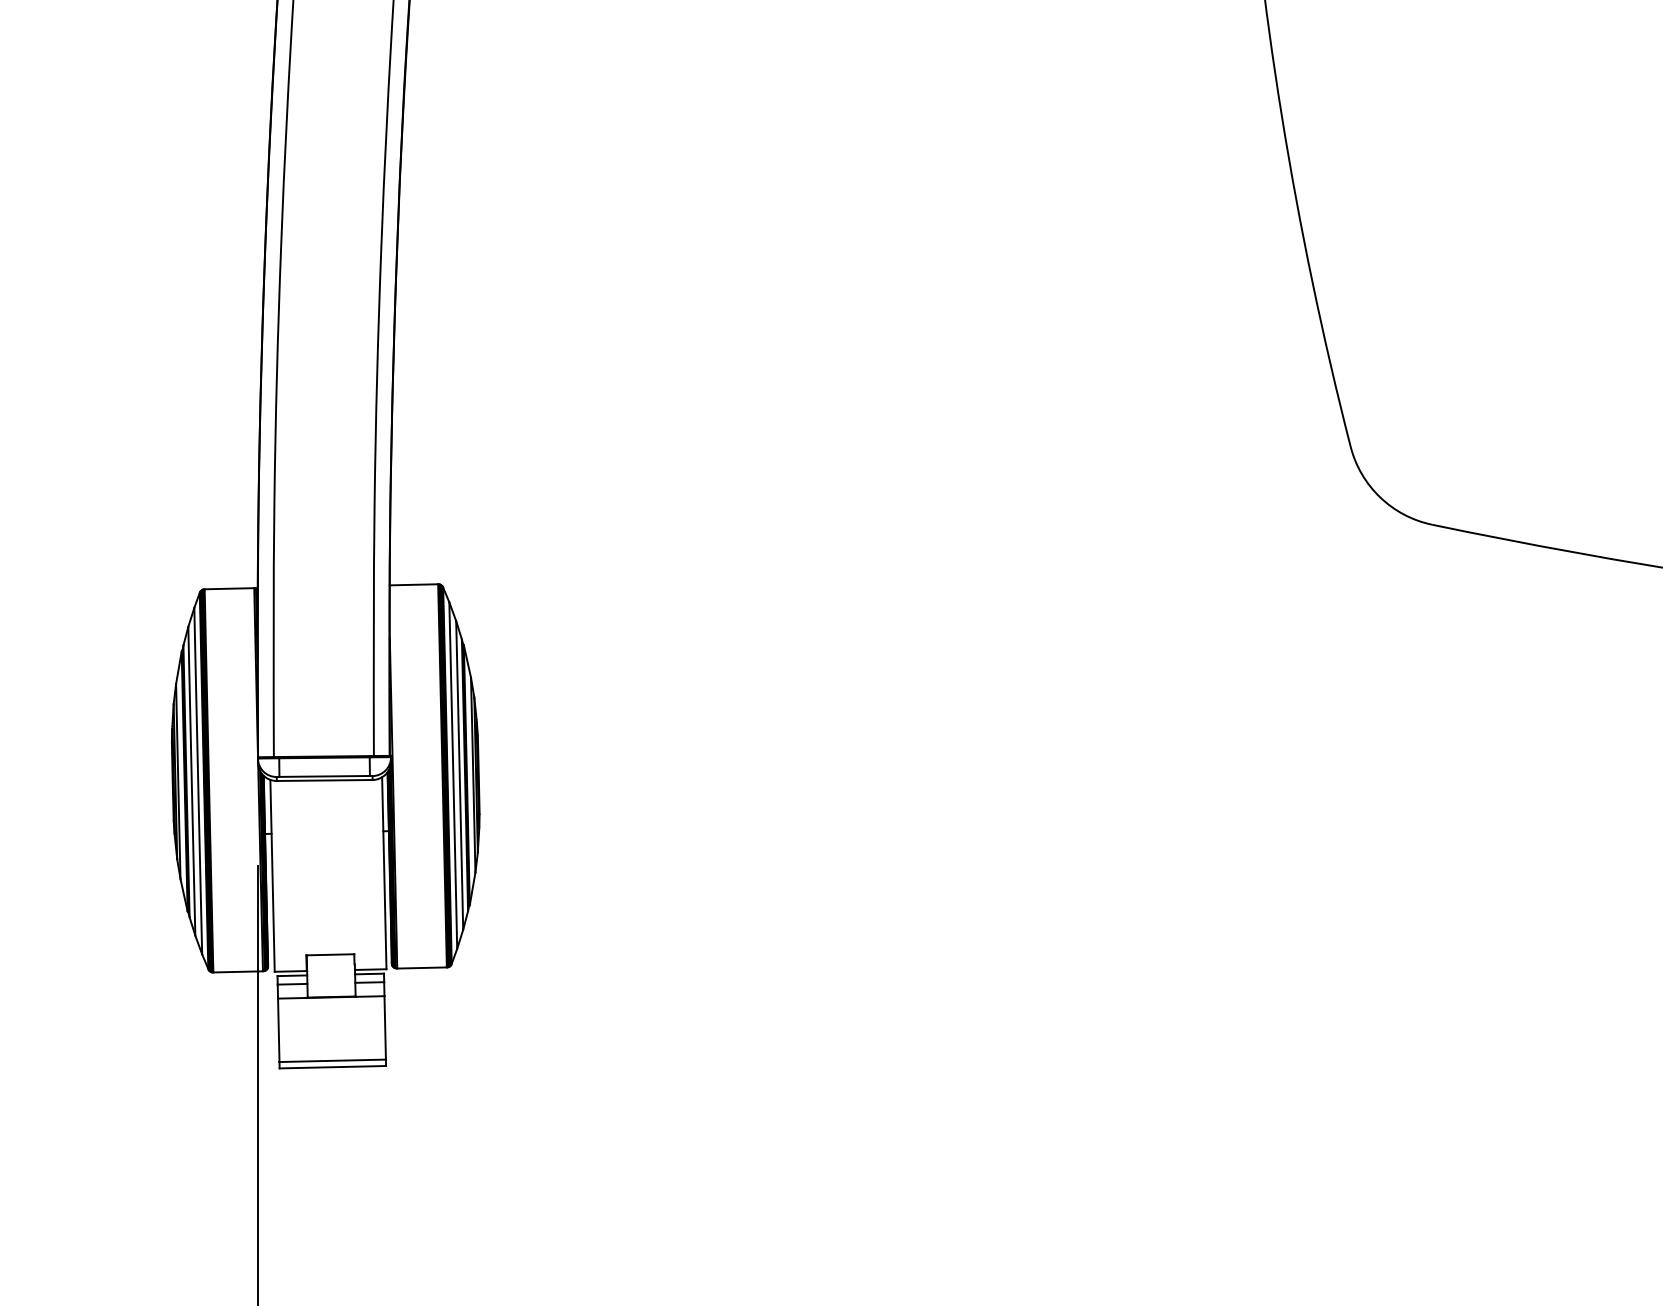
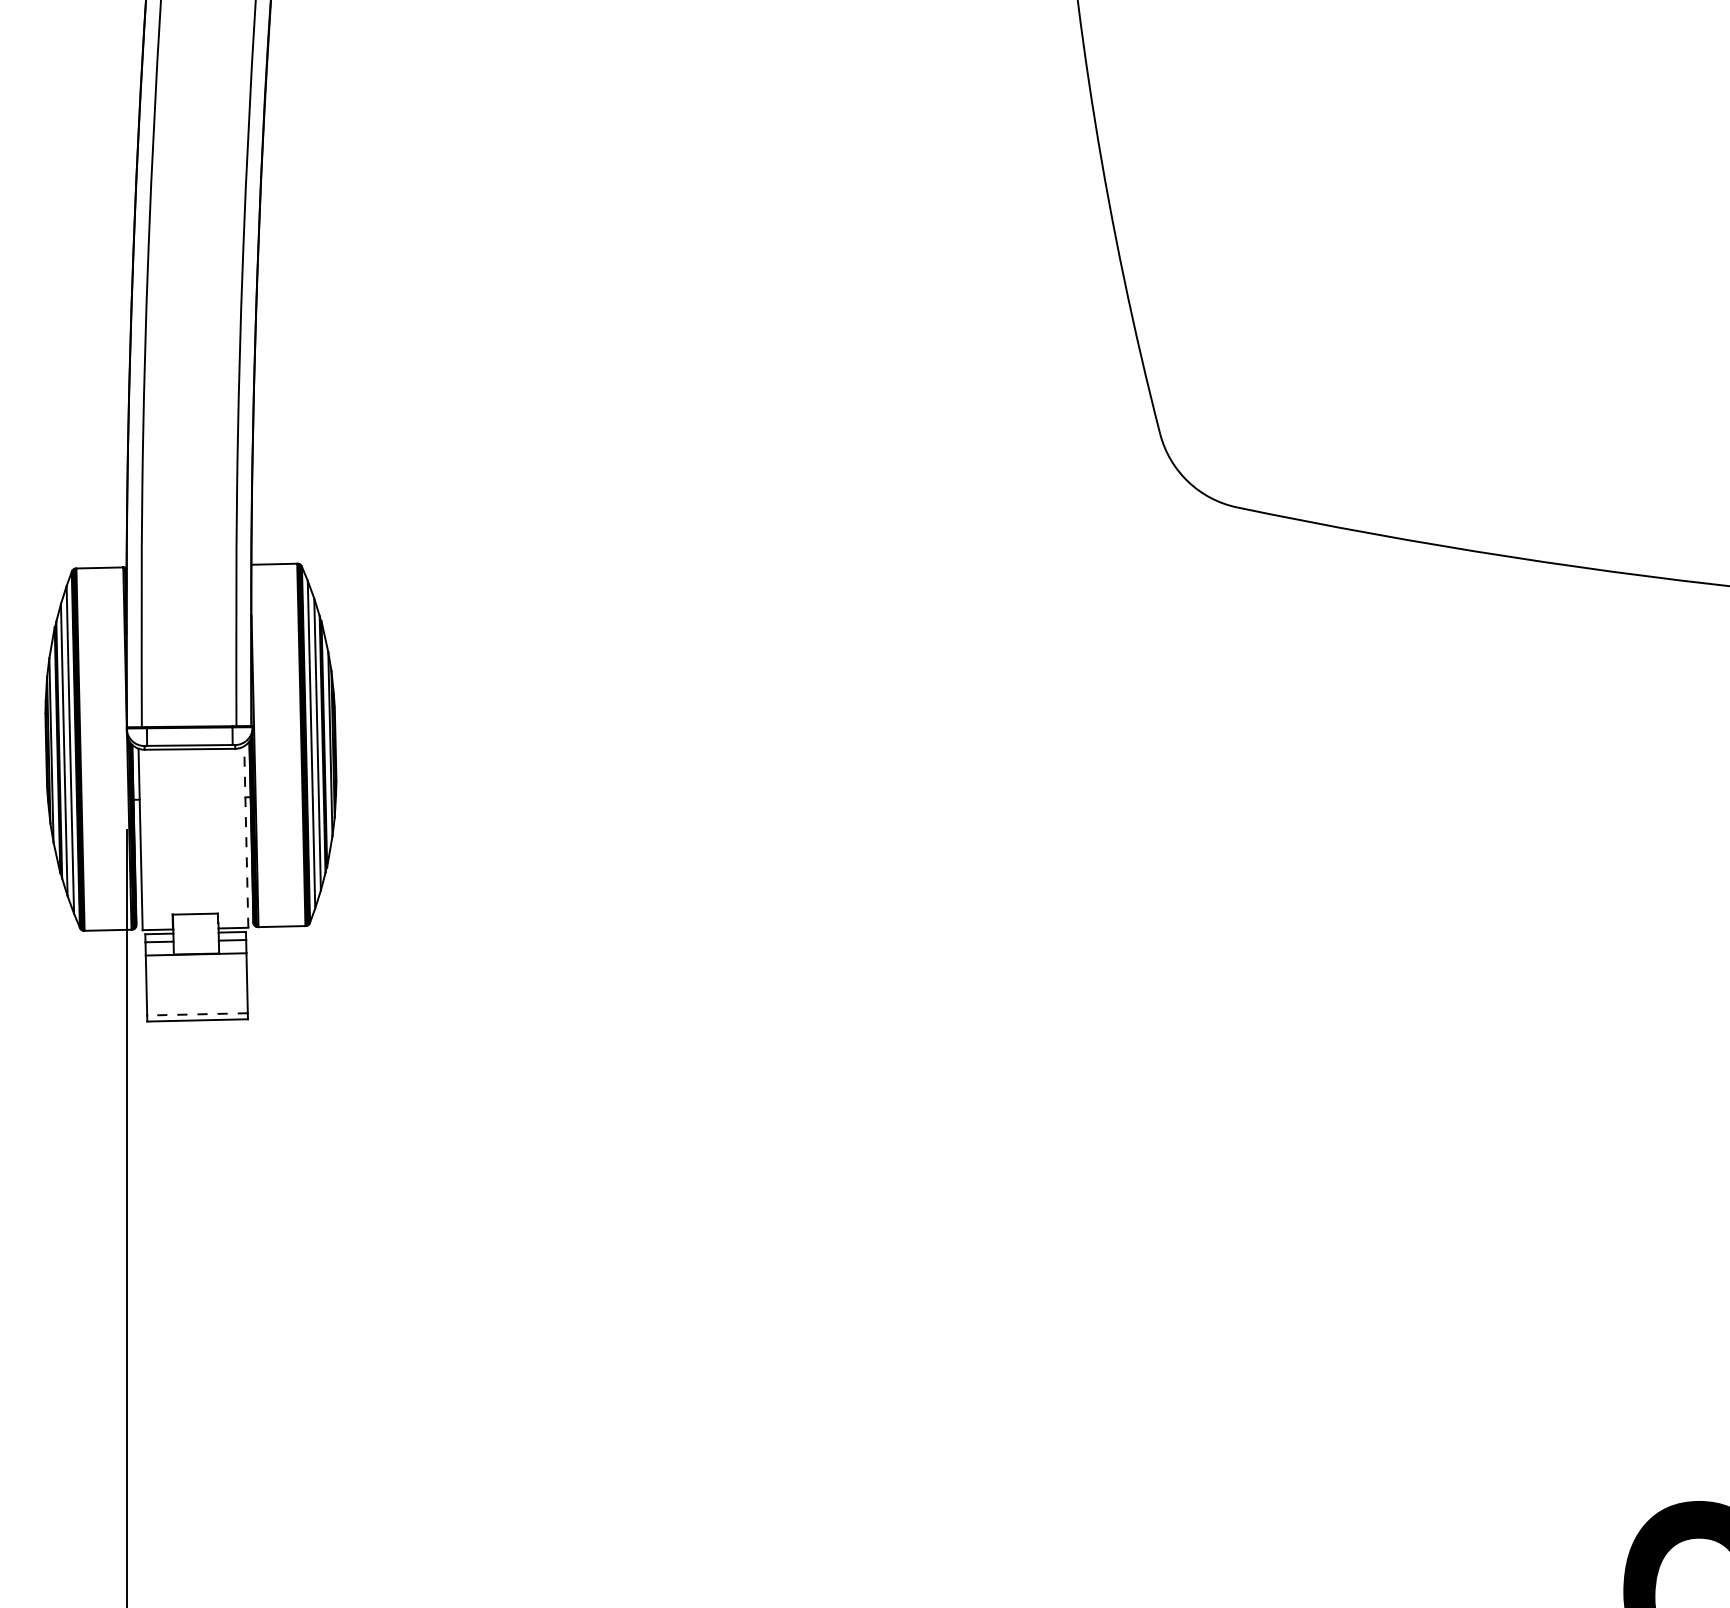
line: (384, 873) -> (246, 837), solid -> dashed
line: (332, 1060) -> (197, 1014), solid -> dashed

